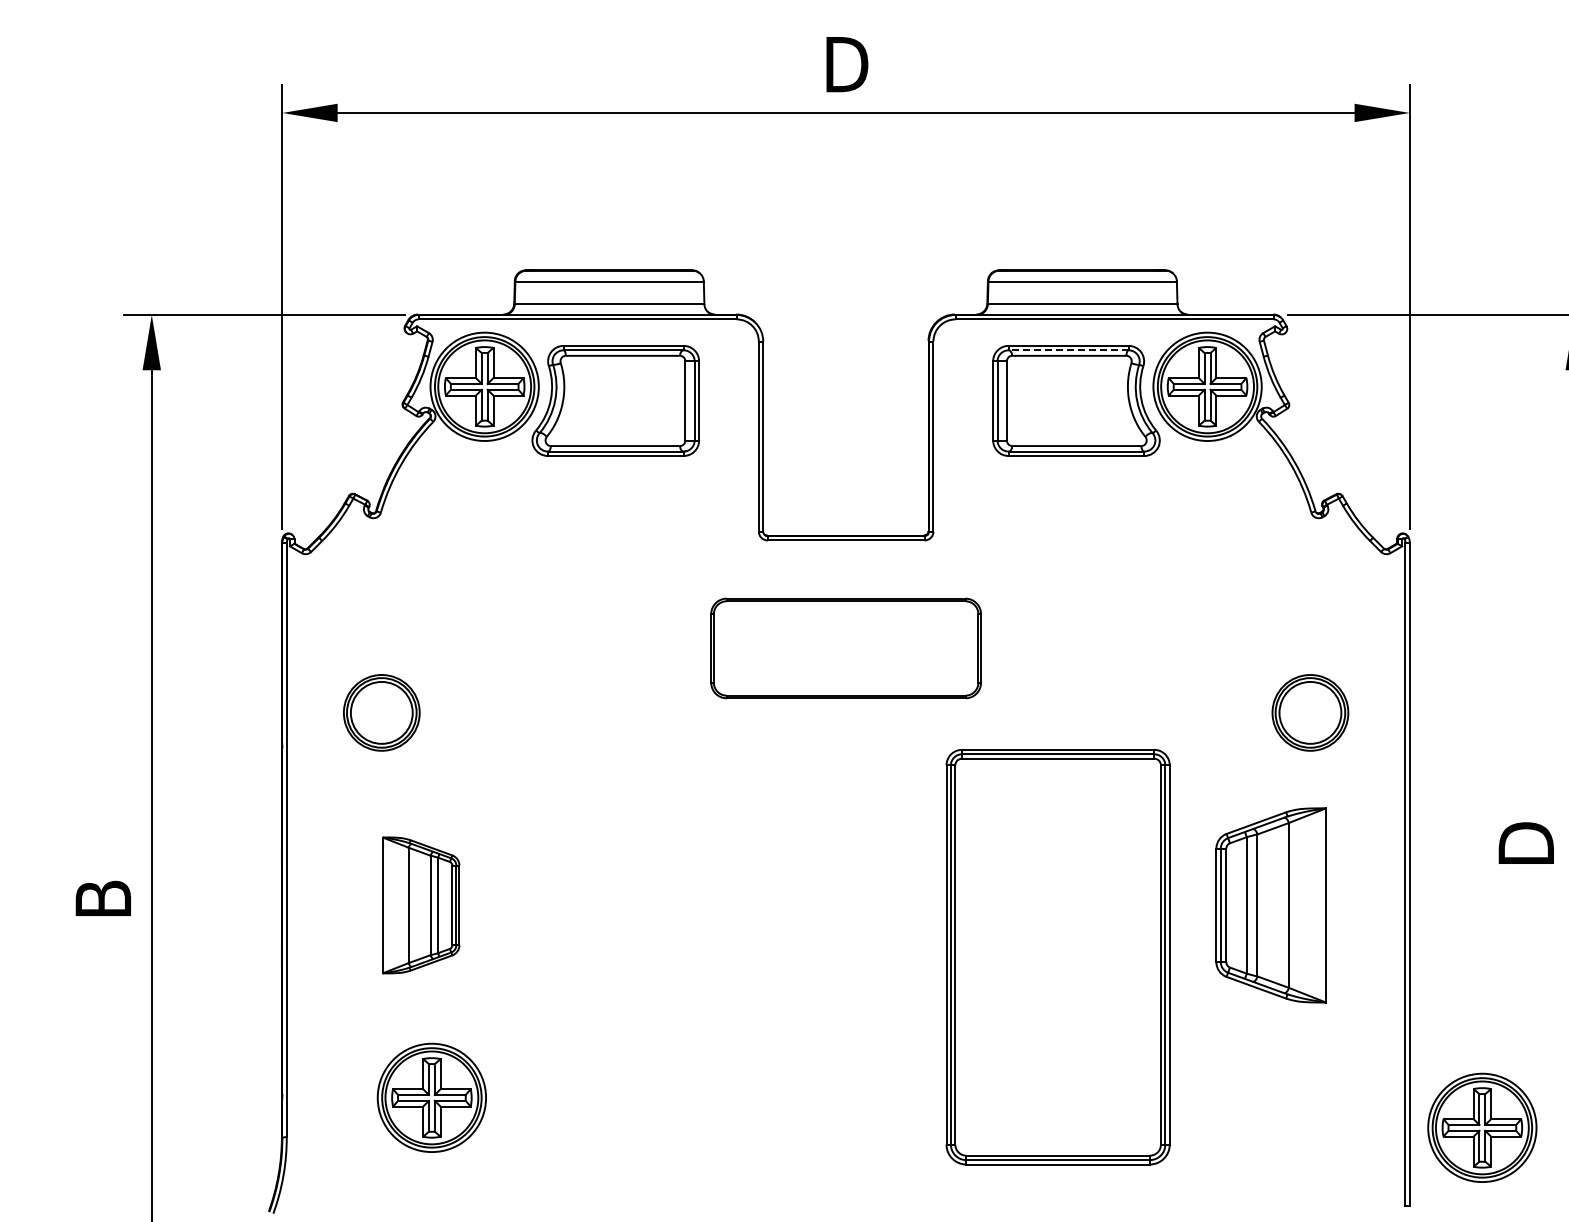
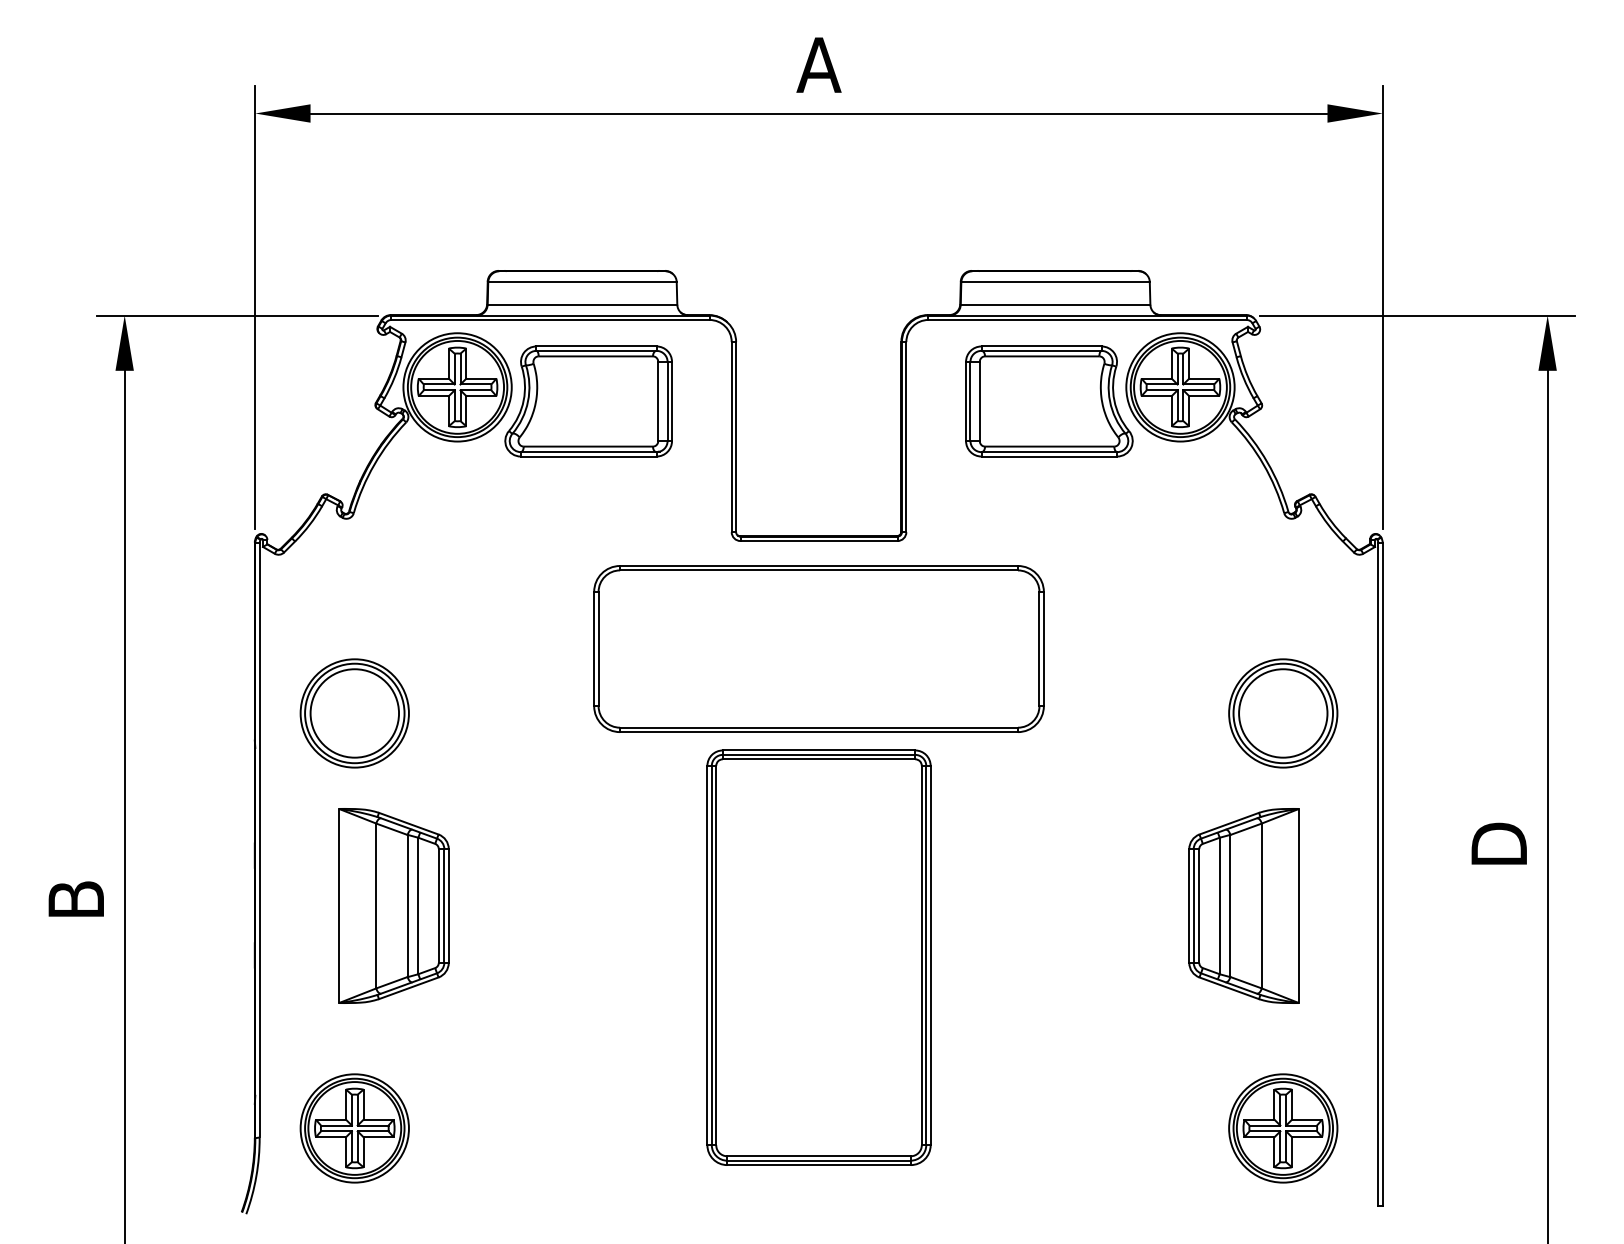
text: (845, 63) -> (818, 64), D -> A
line: (1068, 349) -> (1041, 350), dashed -> solid
part: (845, 647) -> (818, 648), size x1.67
part: (381, 712) -> (354, 713), size x1.43
part: (1310, 712) -> (1283, 713), size x1.43
part: (420, 904) -> (393, 905), size x1.43
part: (1057, 956) -> (818, 957), moved
part: (431, 1097) -> (354, 1128), moved
part: (1482, 1127) -> (1283, 1128), moved

